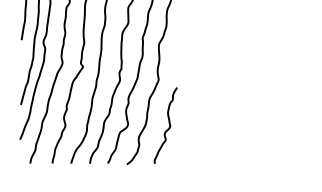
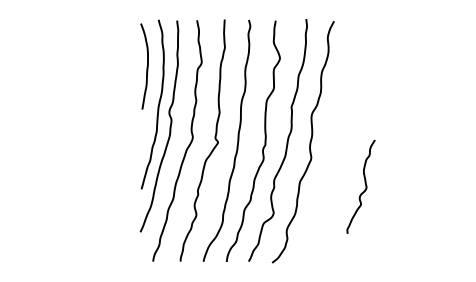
curve: (168, 122) -> (364, 183), moved

